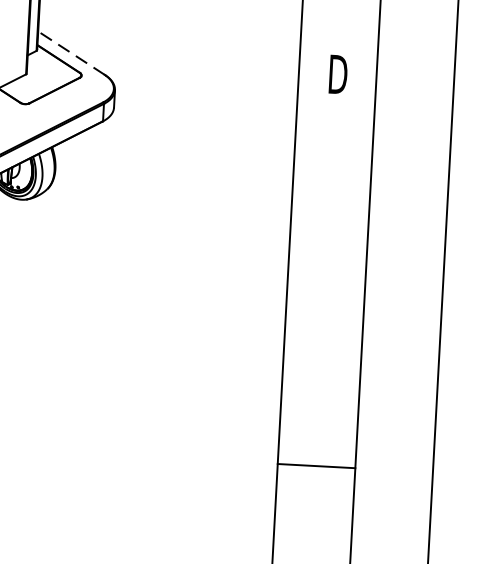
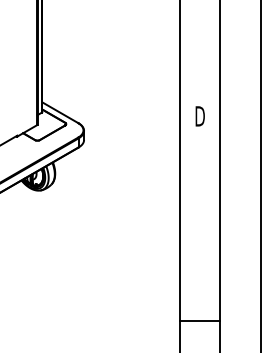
line: (71, 52) -> (60, 112), dashed -> solid

